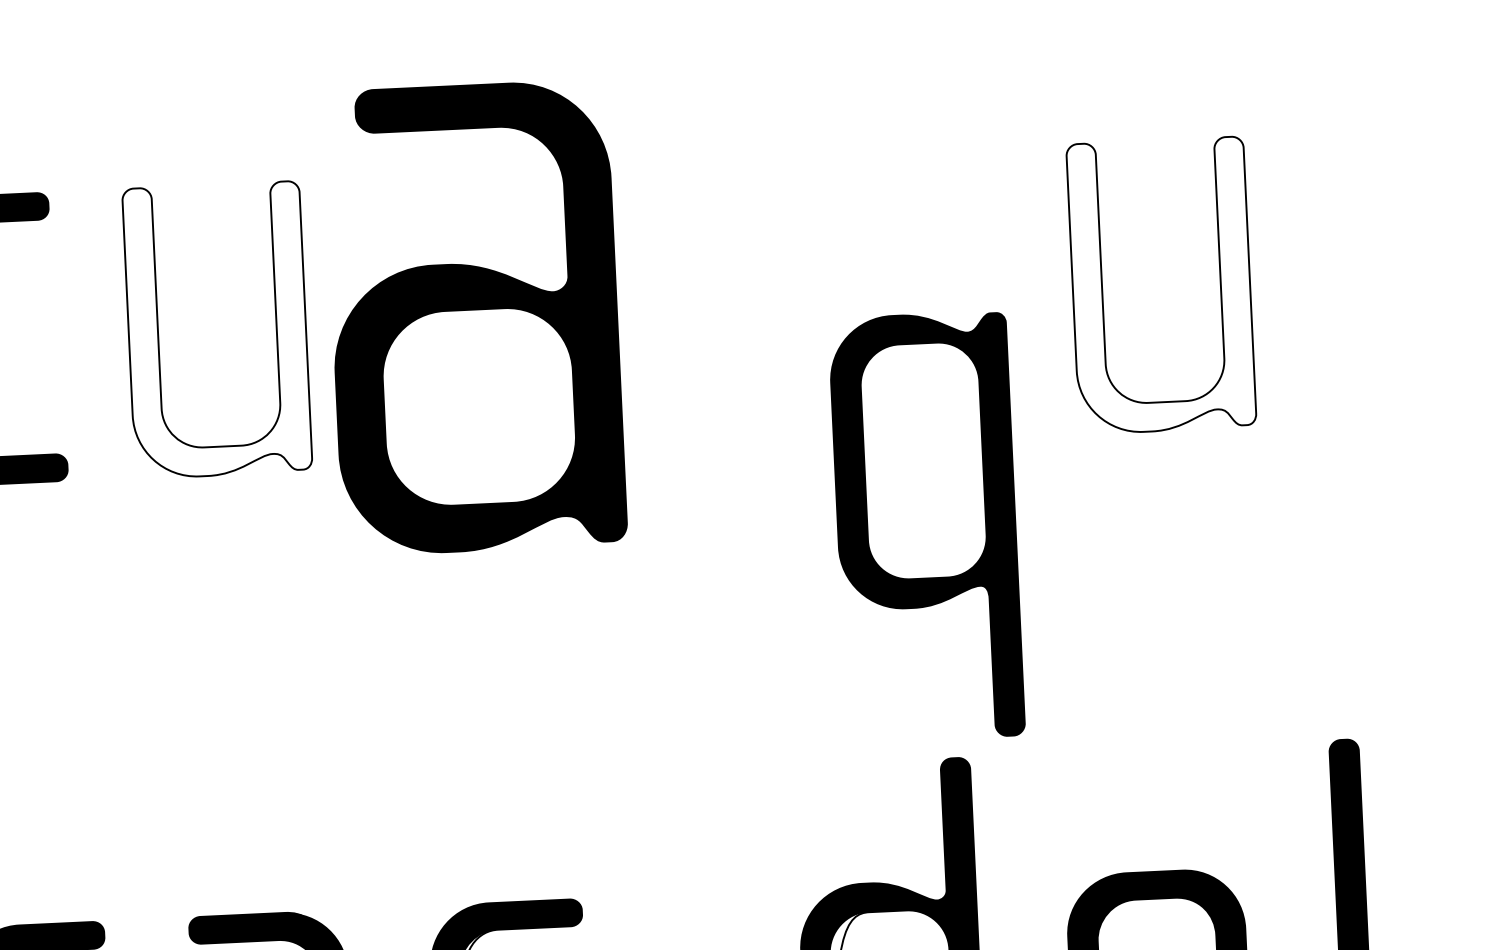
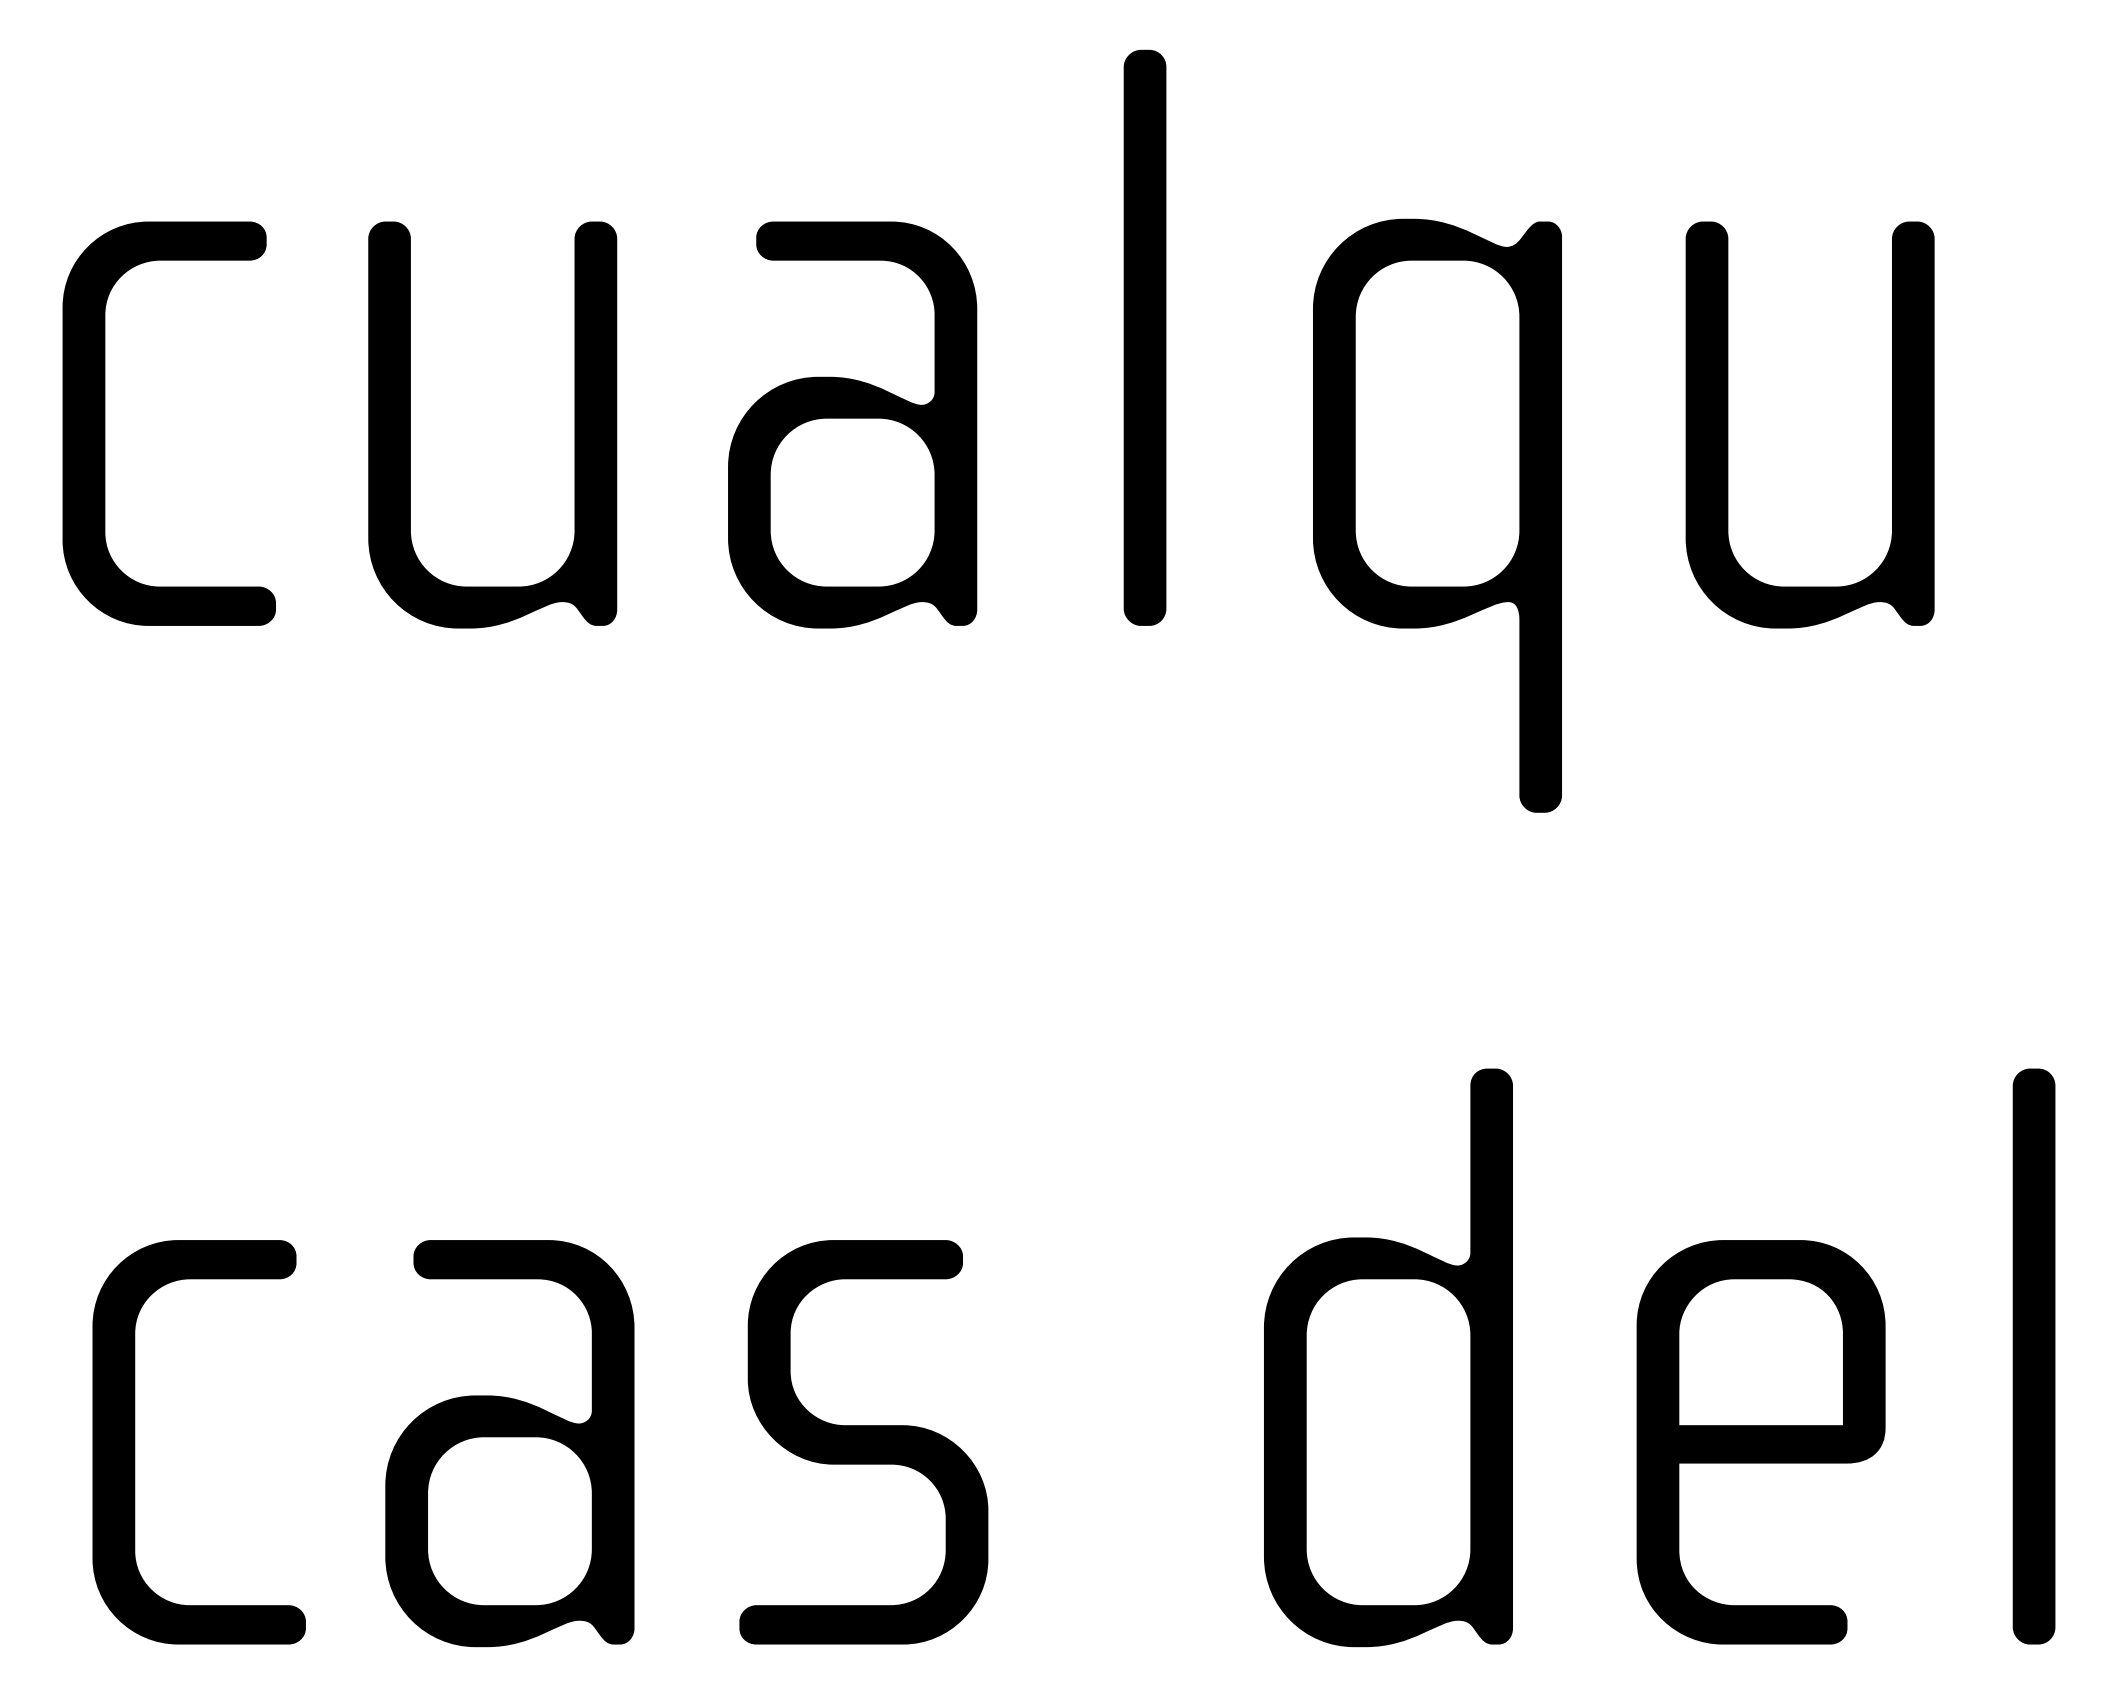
part: (681, 245) -> (1144, 337), added
fill: (1160, 285) -> (1809, 424), added
part: (475, 317) -> (852, 424), size x0.62
fill: (217, 329) -> (492, 424), added
part: (926, 526) -> (1437, 515), moved

